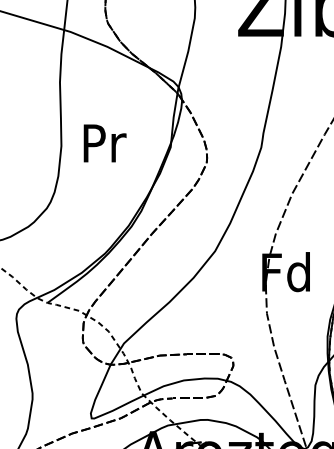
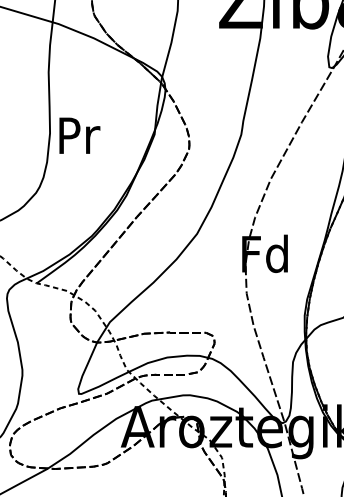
text: (104, 143) -> (79, 135), moved

